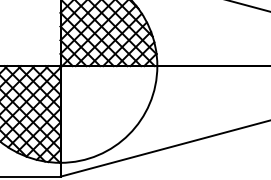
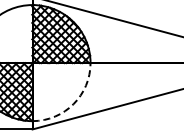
arc: (128, 135) -> (73, 104), solid -> dashed

